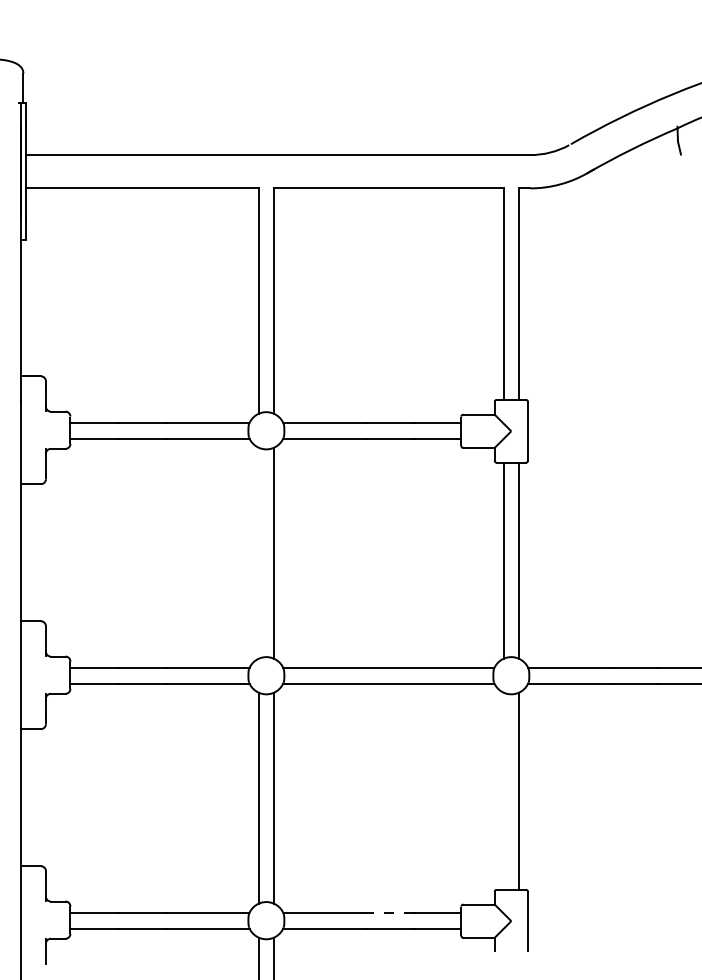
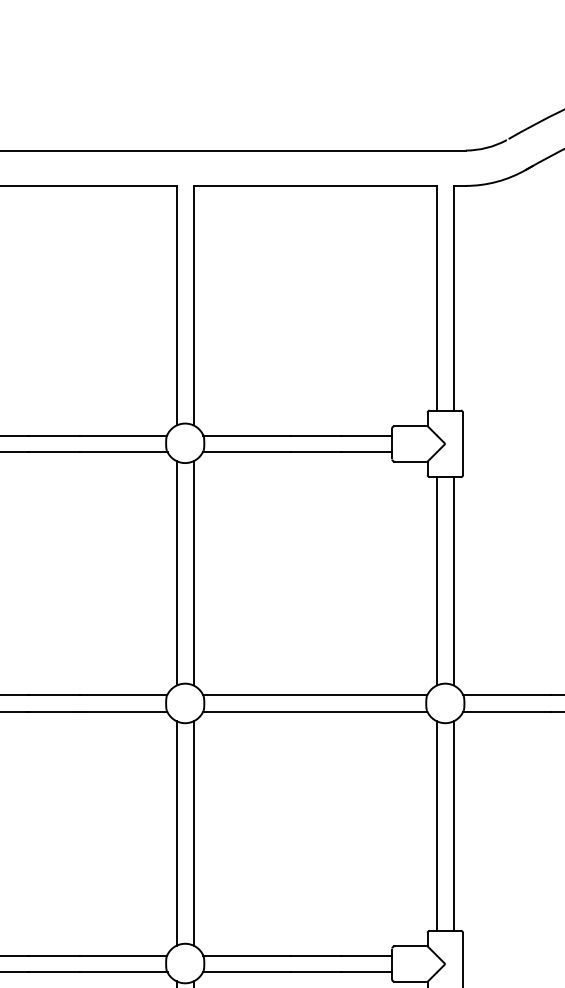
line: (258, 552) -> (176, 572), added
line: (503, 790) -> (437, 825), added
line: (389, 913) -> (315, 955), dashed -> solid

